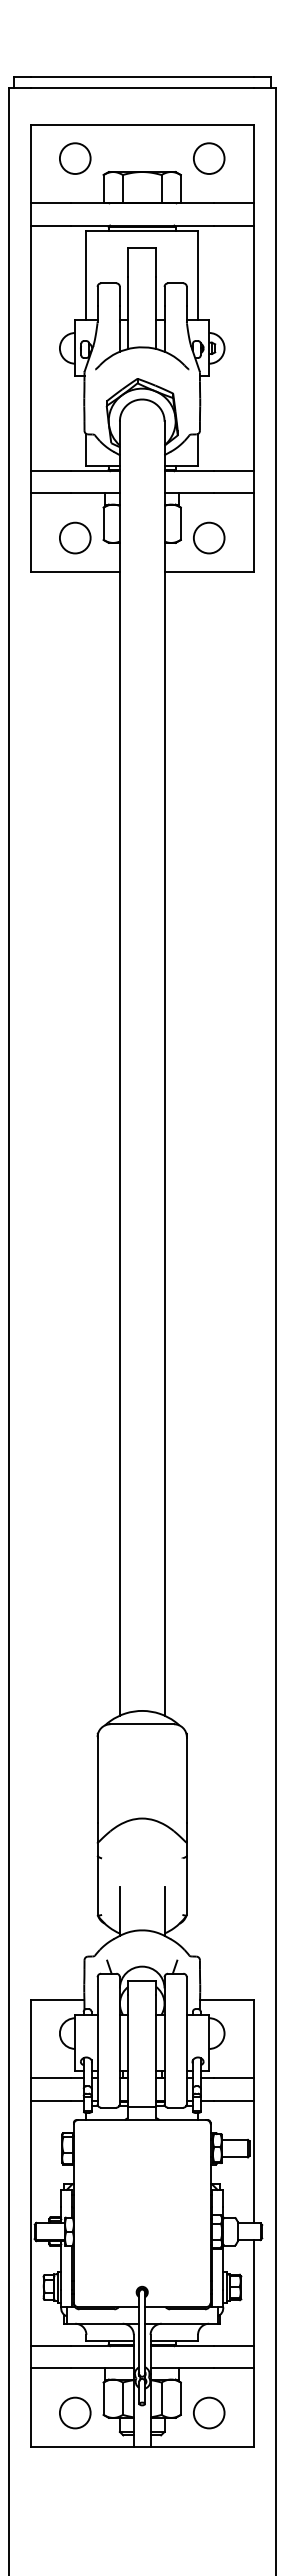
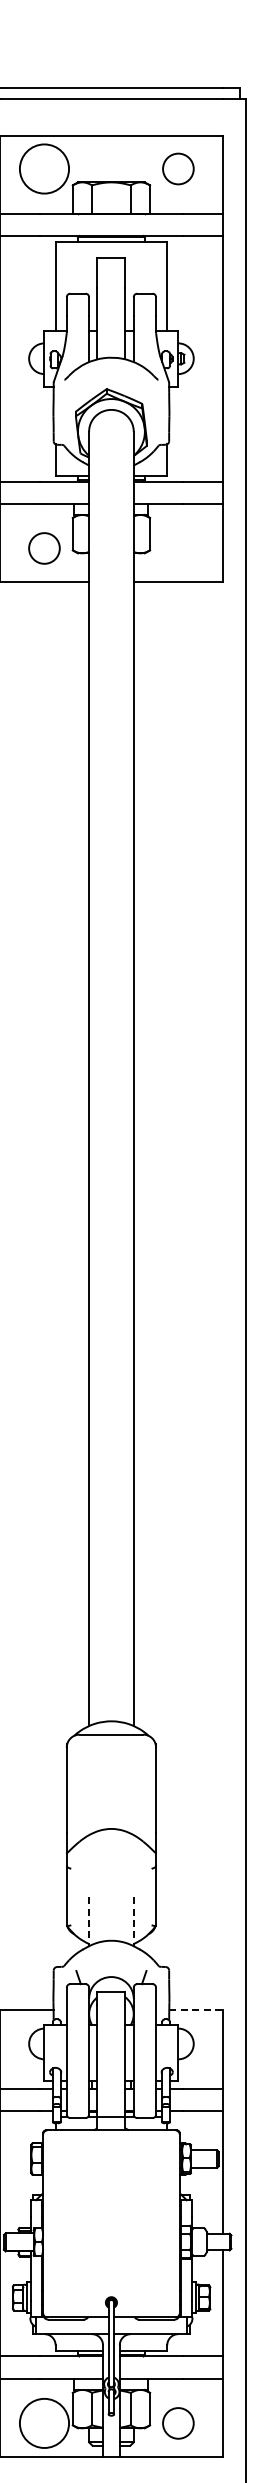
circle: (74, 158) -> (43, 168), size x1.6
circle: (209, 537) -> (178, 547), removed
line: (119, 1911) -> (88, 1921), solid -> dashed
line: (164, 1911) -> (133, 1921), solid -> dashed
line: (226, 2000) -> (195, 2010), solid -> dashed
circle: (74, 2412) -> (43, 2422), size x1.6

